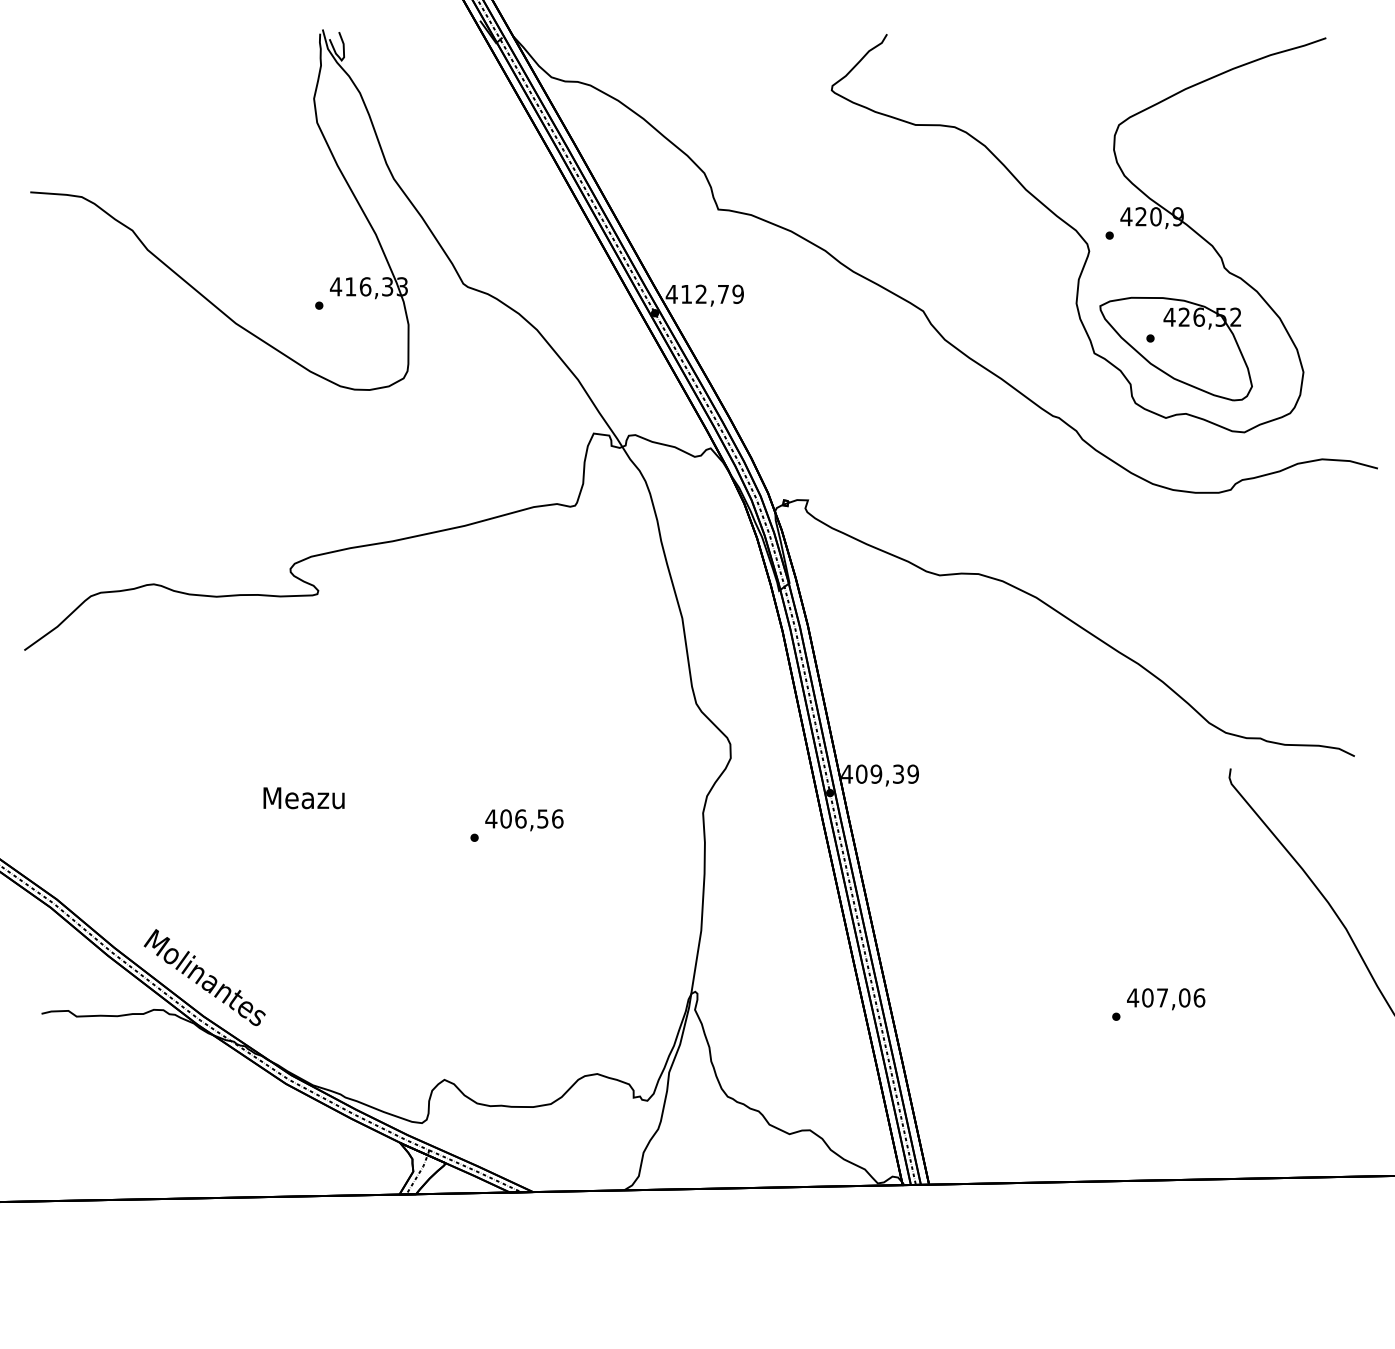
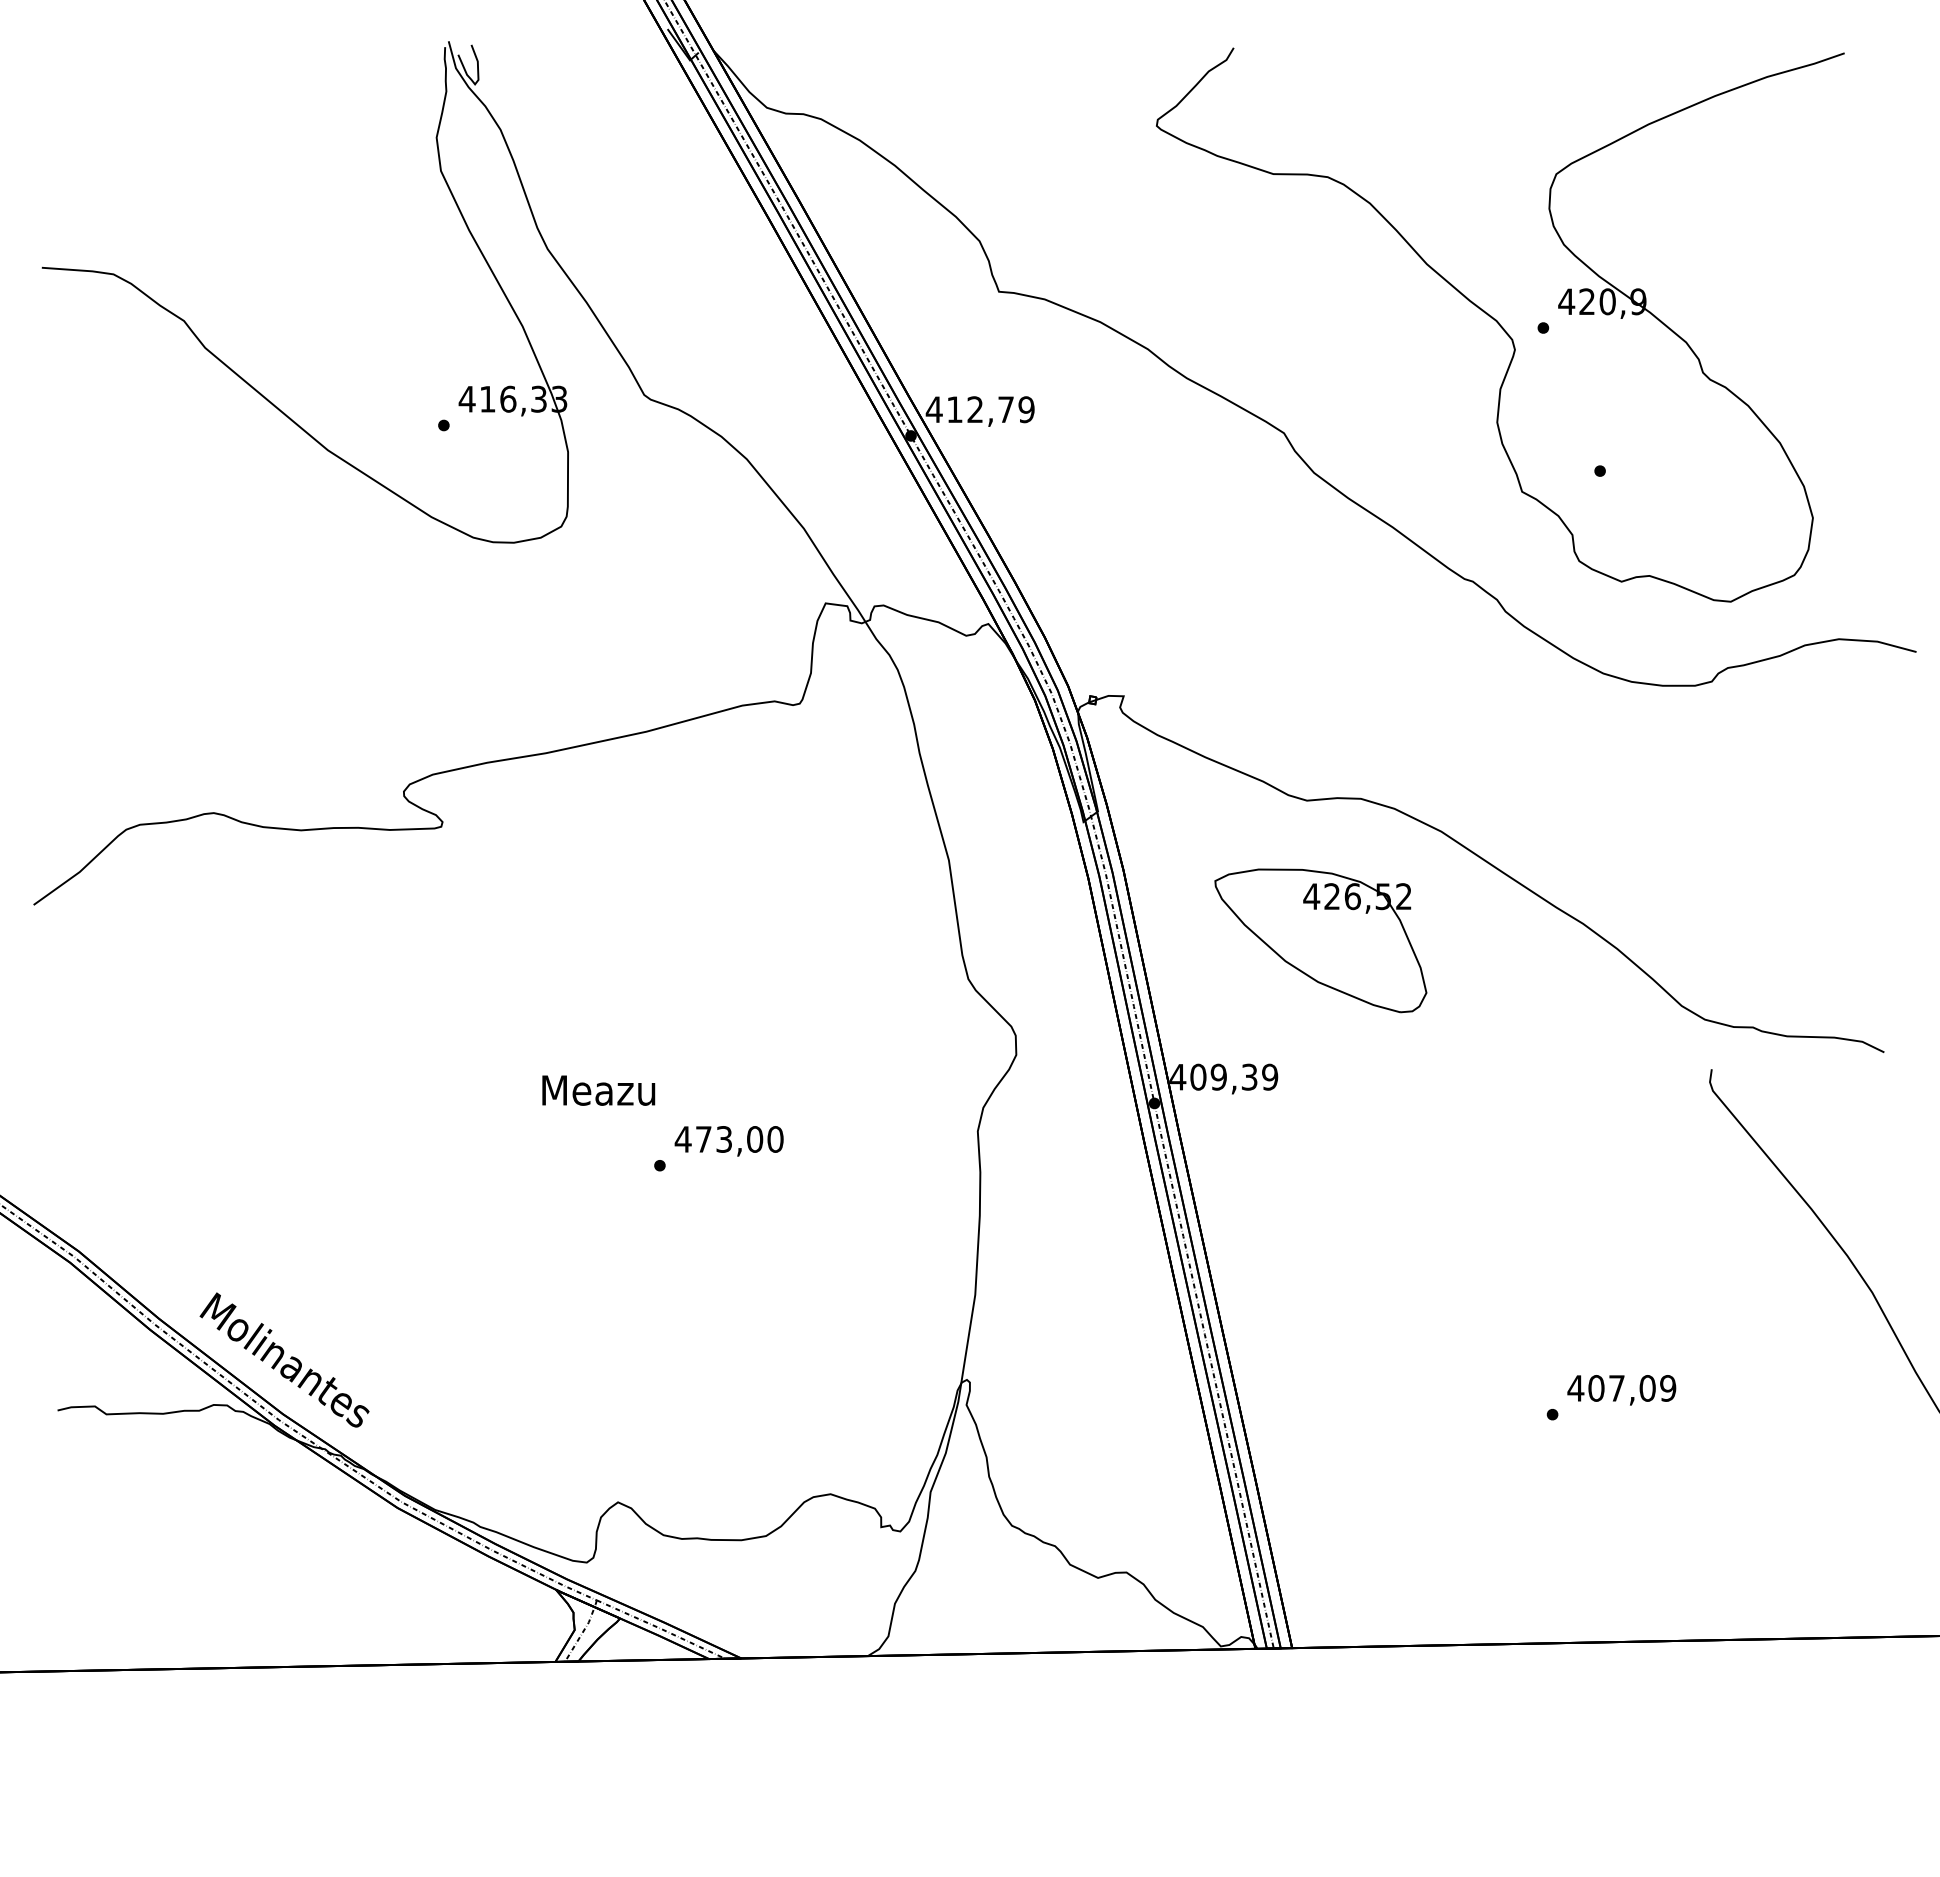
part: (1175, 348) -> (1320, 940), moved
text: (303, 798) -> (598, 1090), moved
text: (531, 818) -> (739, 1139), 406,56 -> 473,00
text: (1199, 998) -> (1668, 1388), 407,06 -> 407,09

